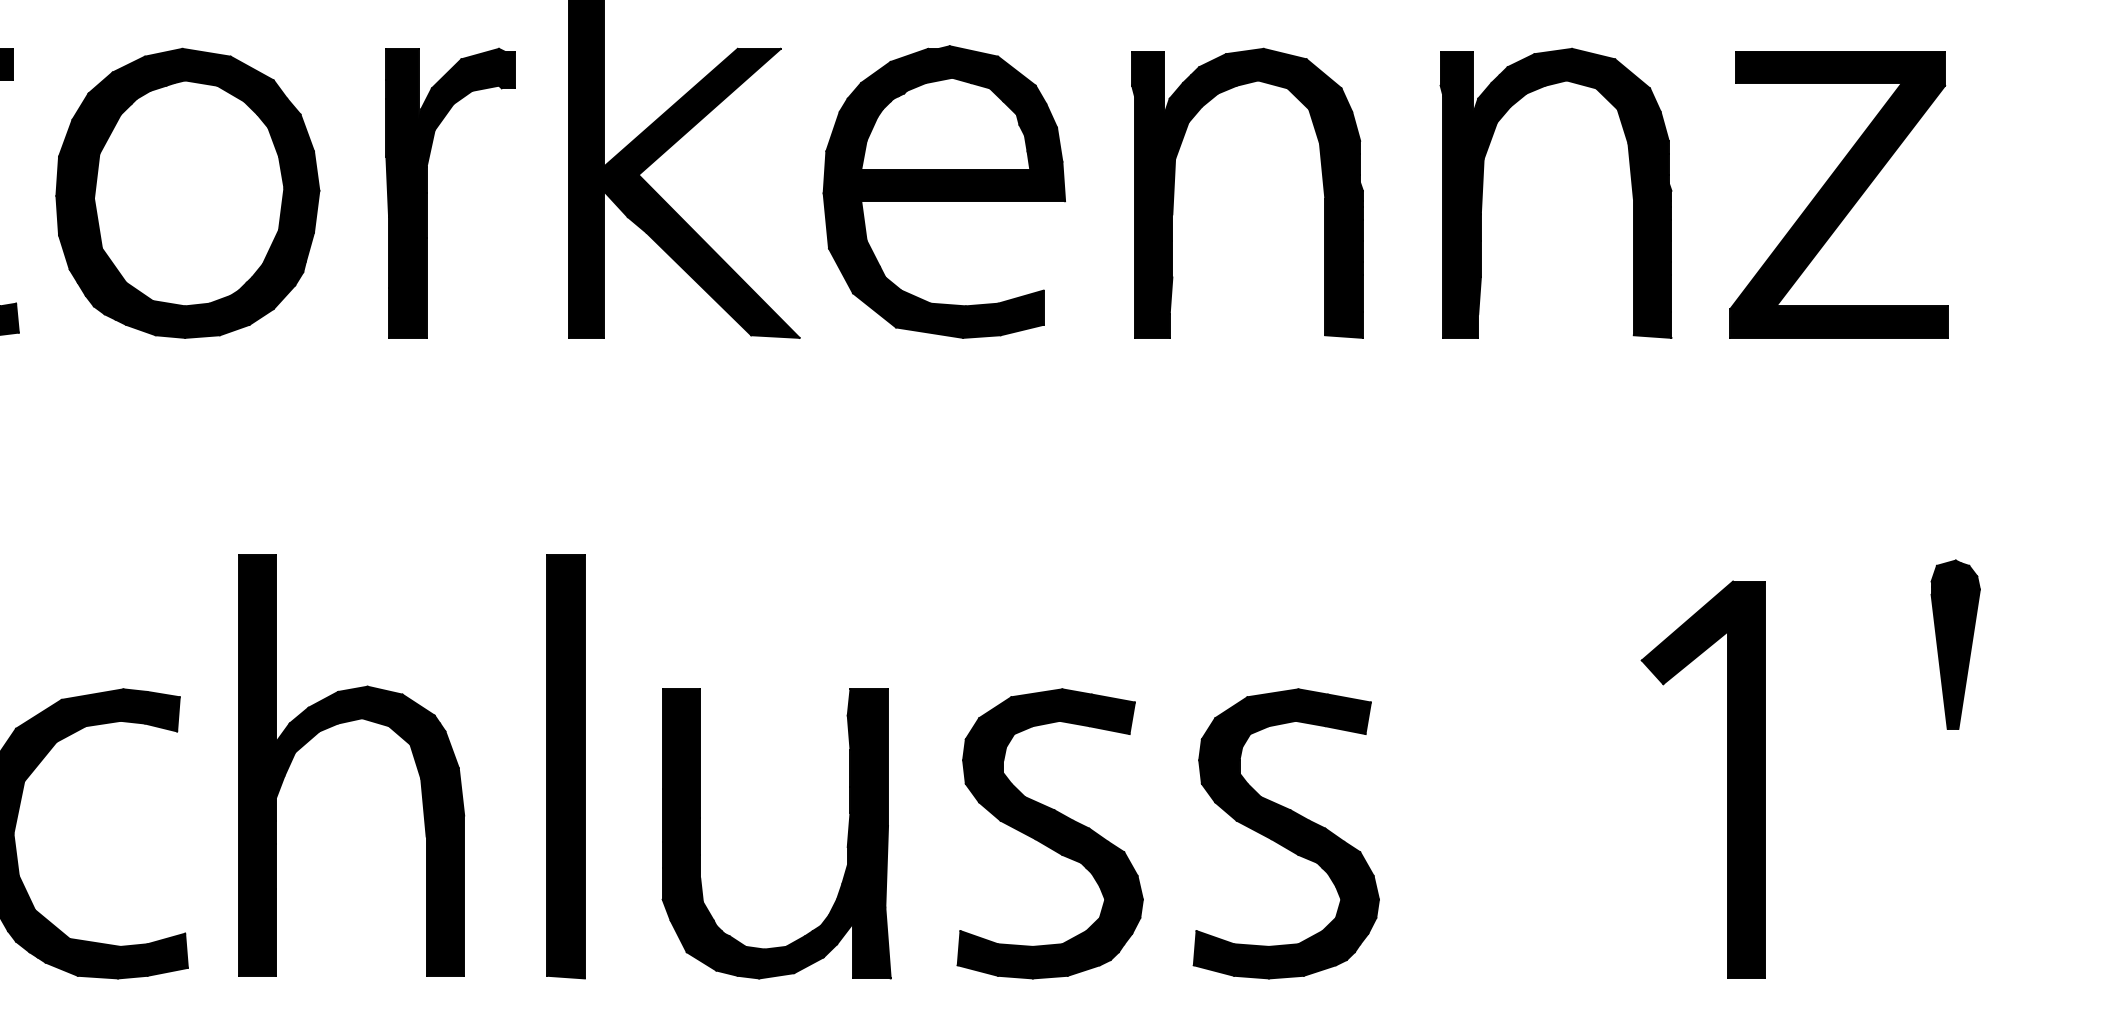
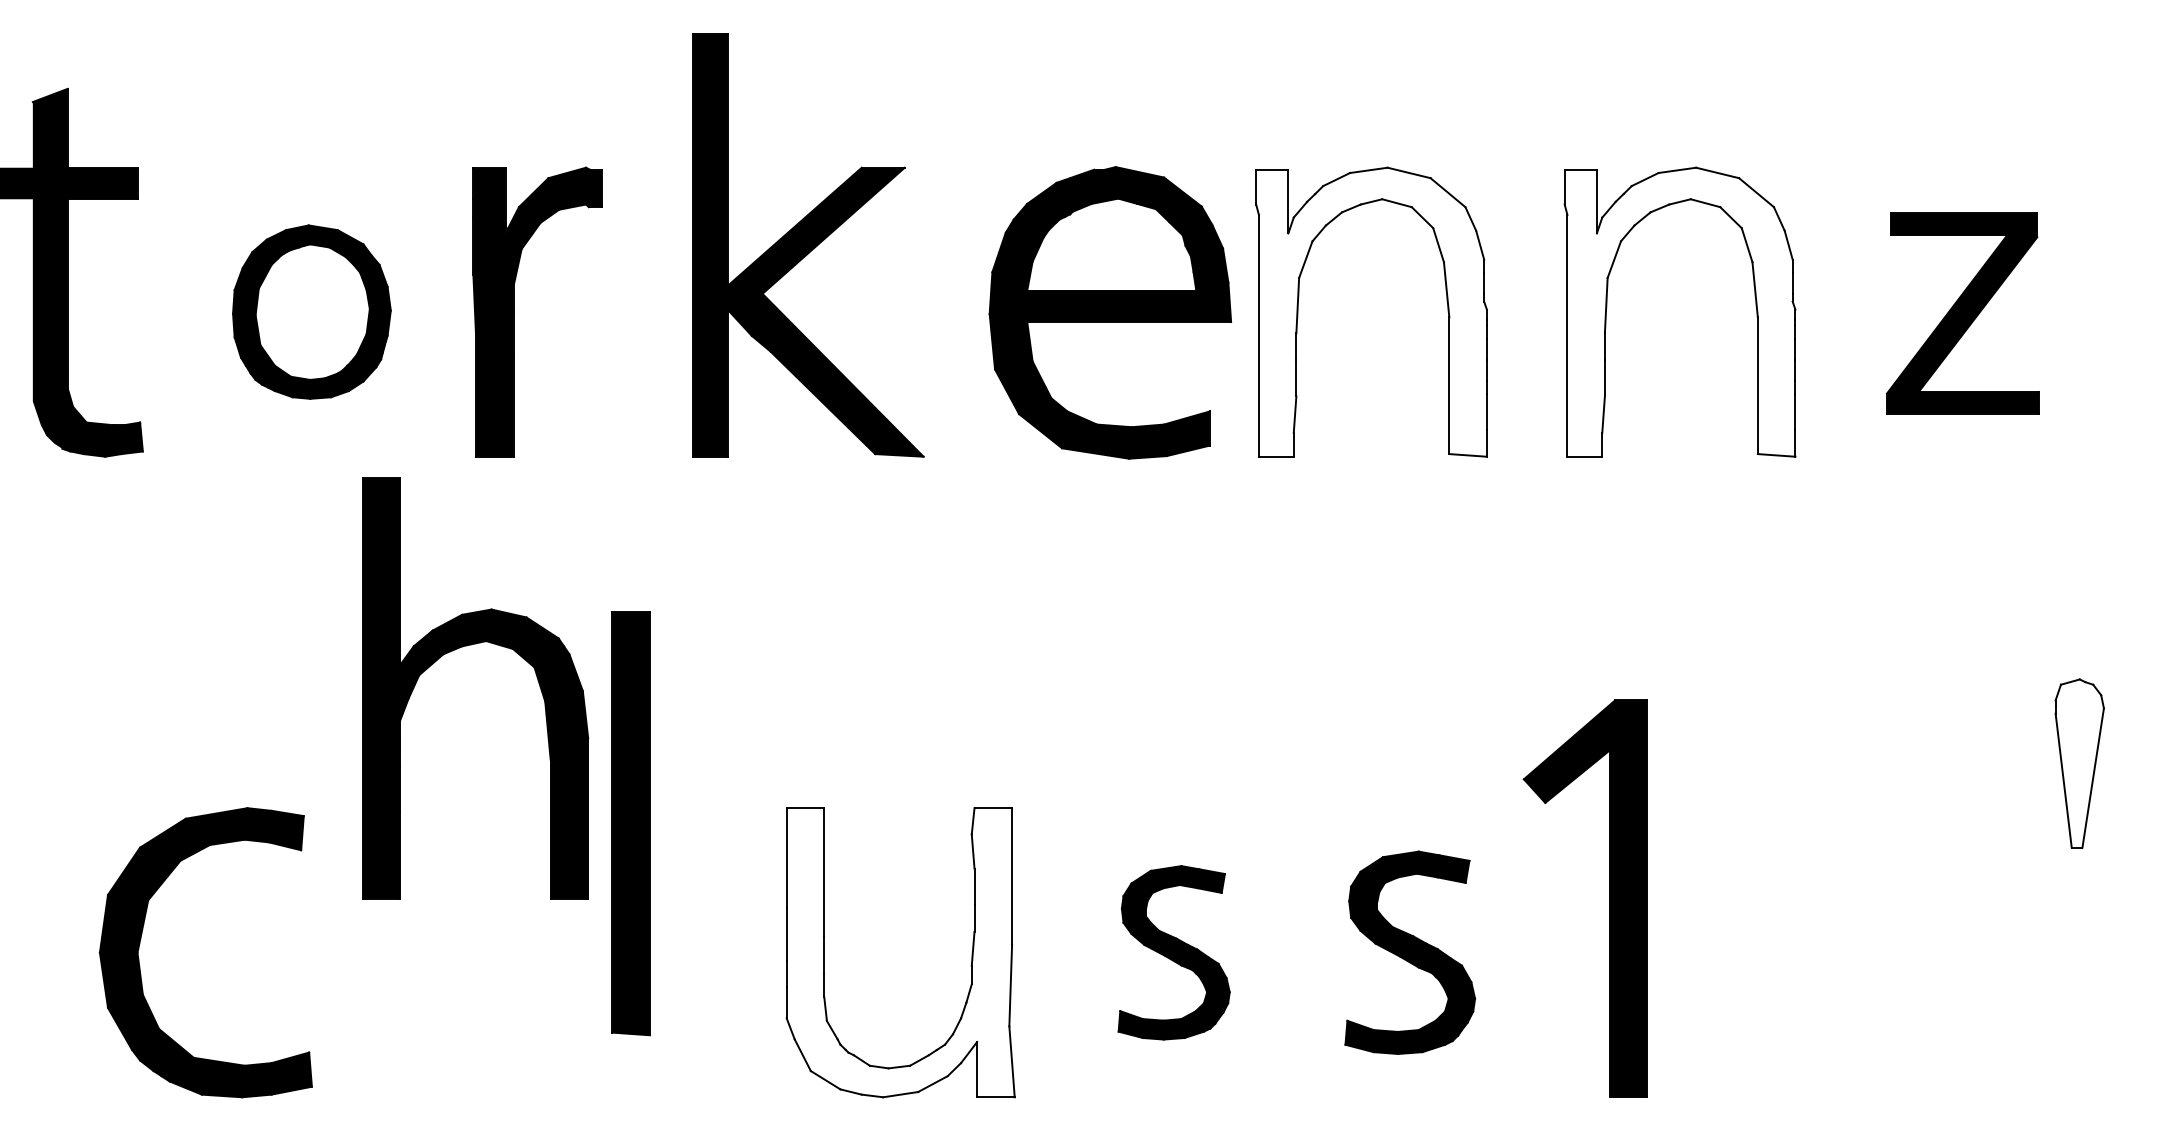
part: (944, 191) -> (1110, 312), moved
part: (187, 192) -> (311, 311), size x0.6
part: (427, 192) -> (514, 311), moved
fill: (1247, 192) -> (1371, 311), removed
fill: (1555, 192) -> (1679, 311), removed
part: (1838, 194) -> (1962, 313), size x0.7
fill: (1955, 644) -> (2079, 763), removed
part: (343, 723) -> (467, 646), moved
part: (565, 766) -> (630, 823), moved
part: (1727, 779) -> (1609, 898), moved
fill: (776, 833) -> (900, 952), removed
part: (1049, 833) -> (1173, 952), size x0.6
part: (1285, 833) -> (1409, 952), size x0.7

